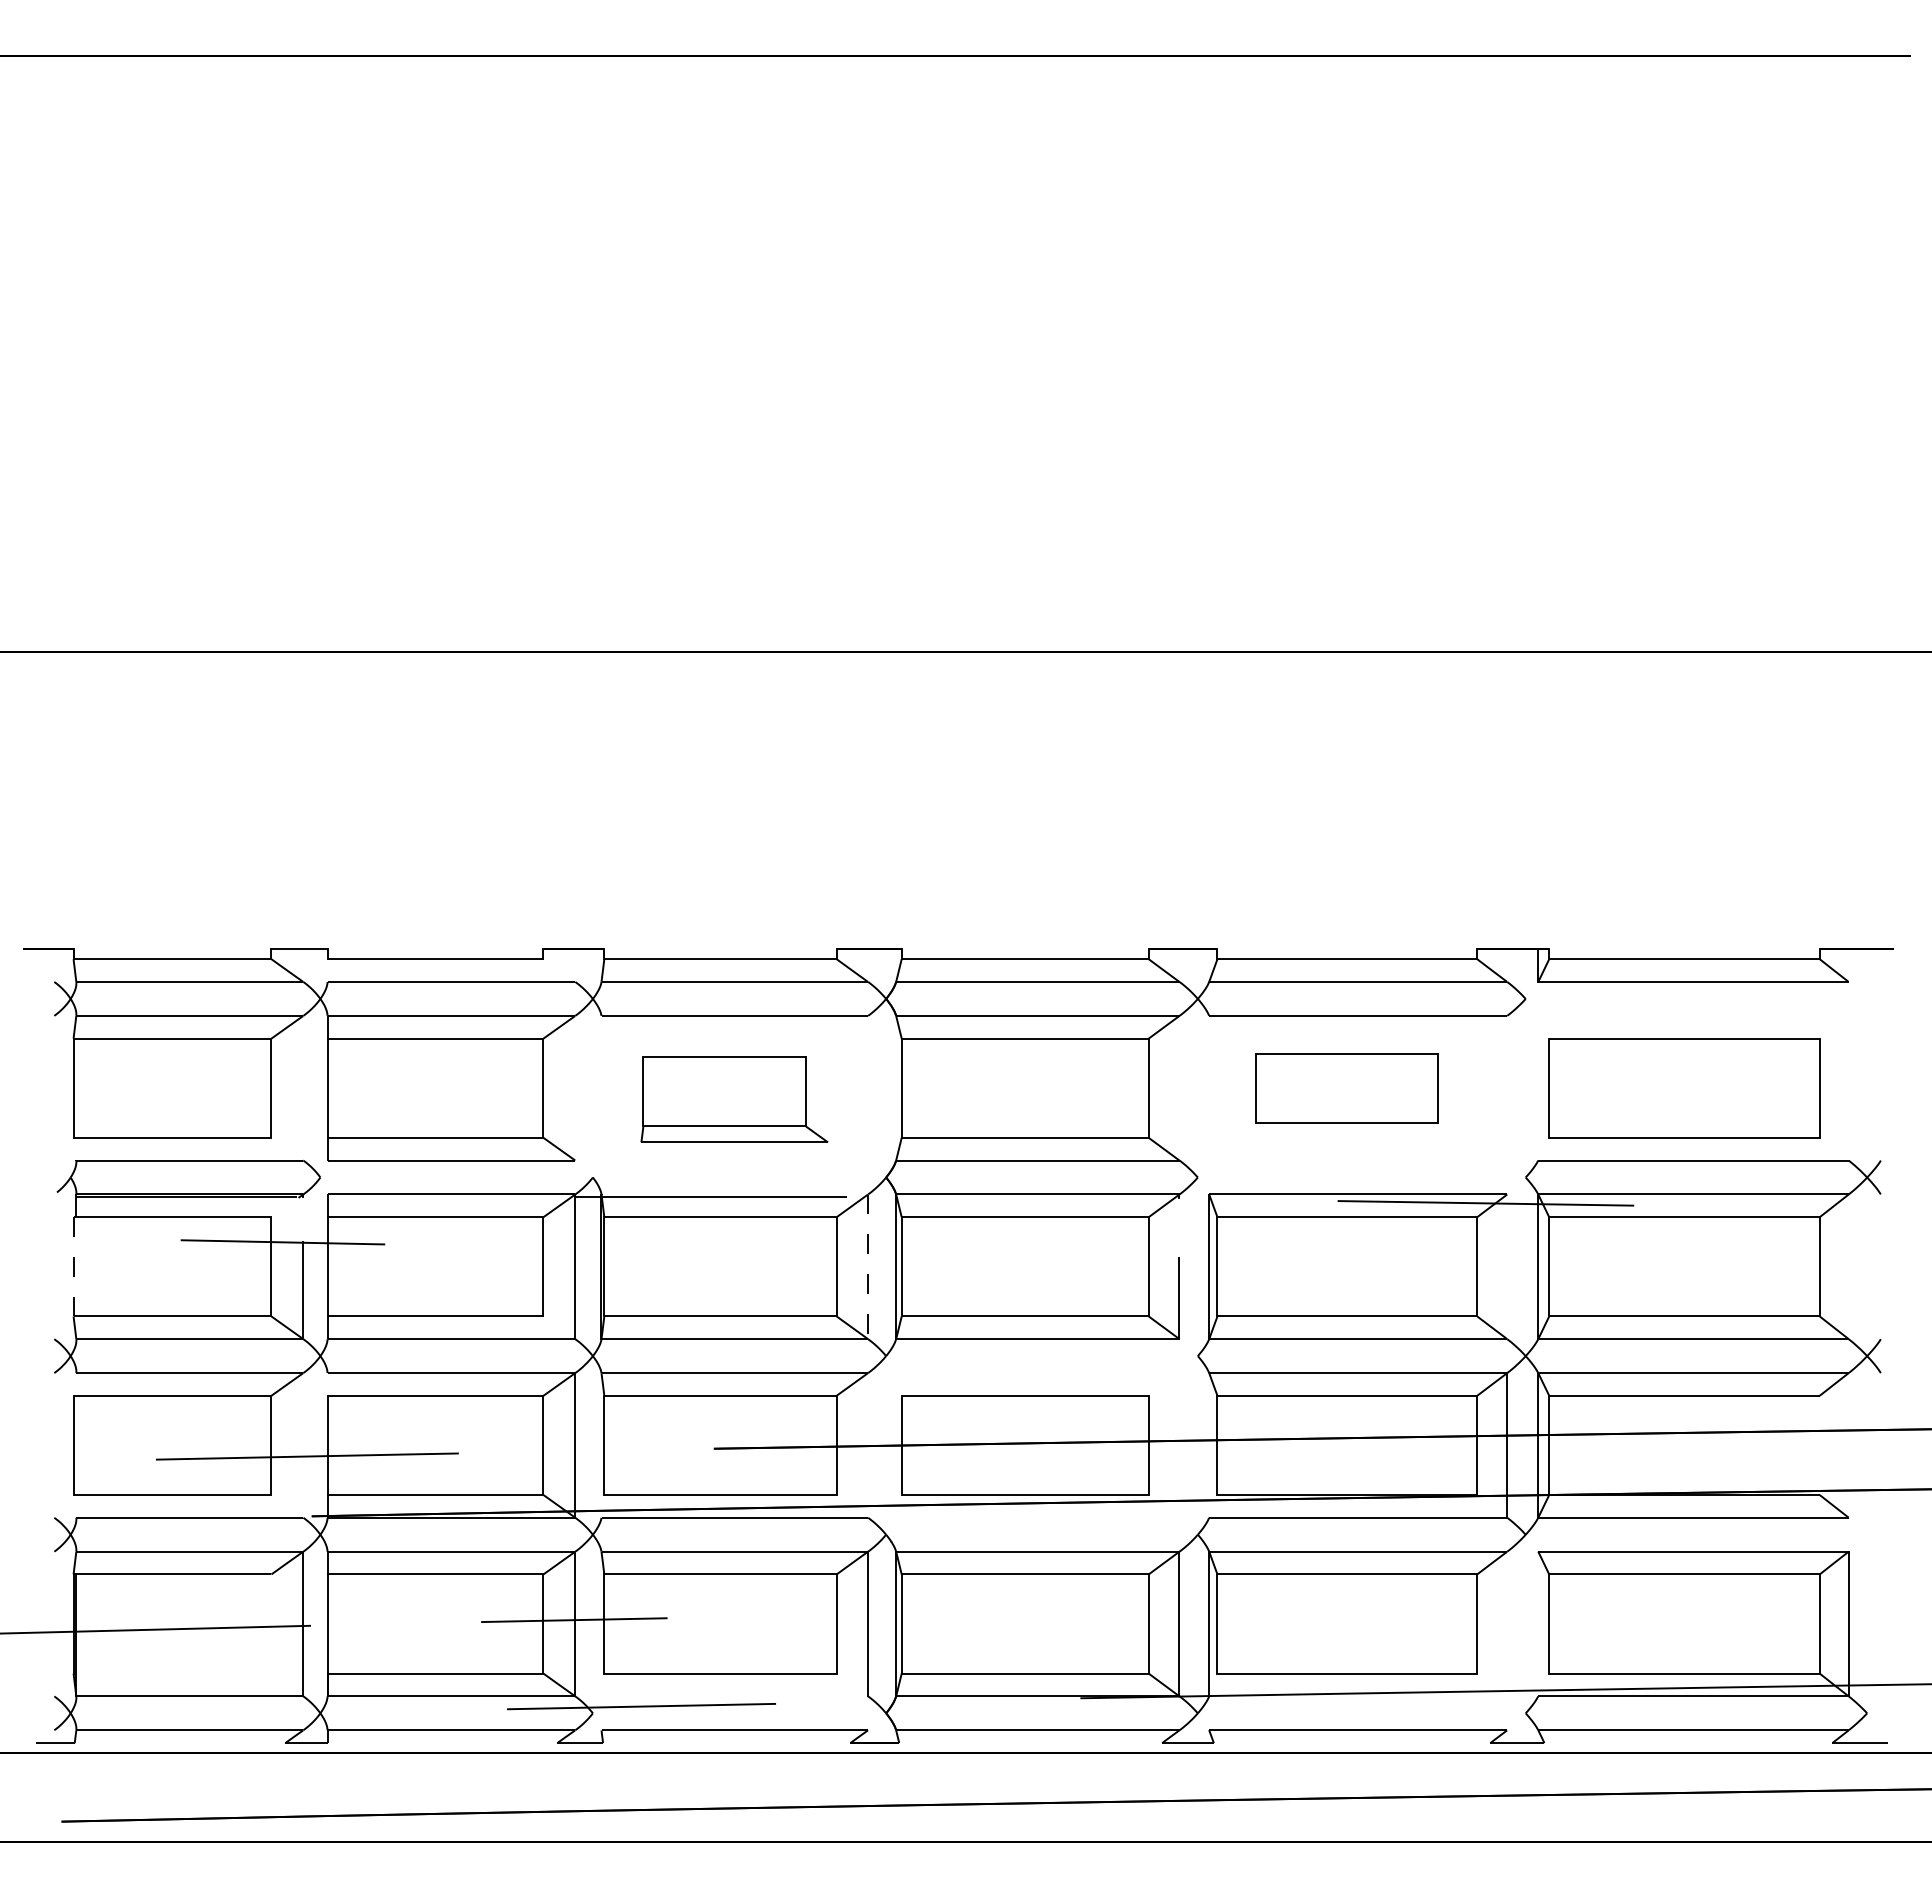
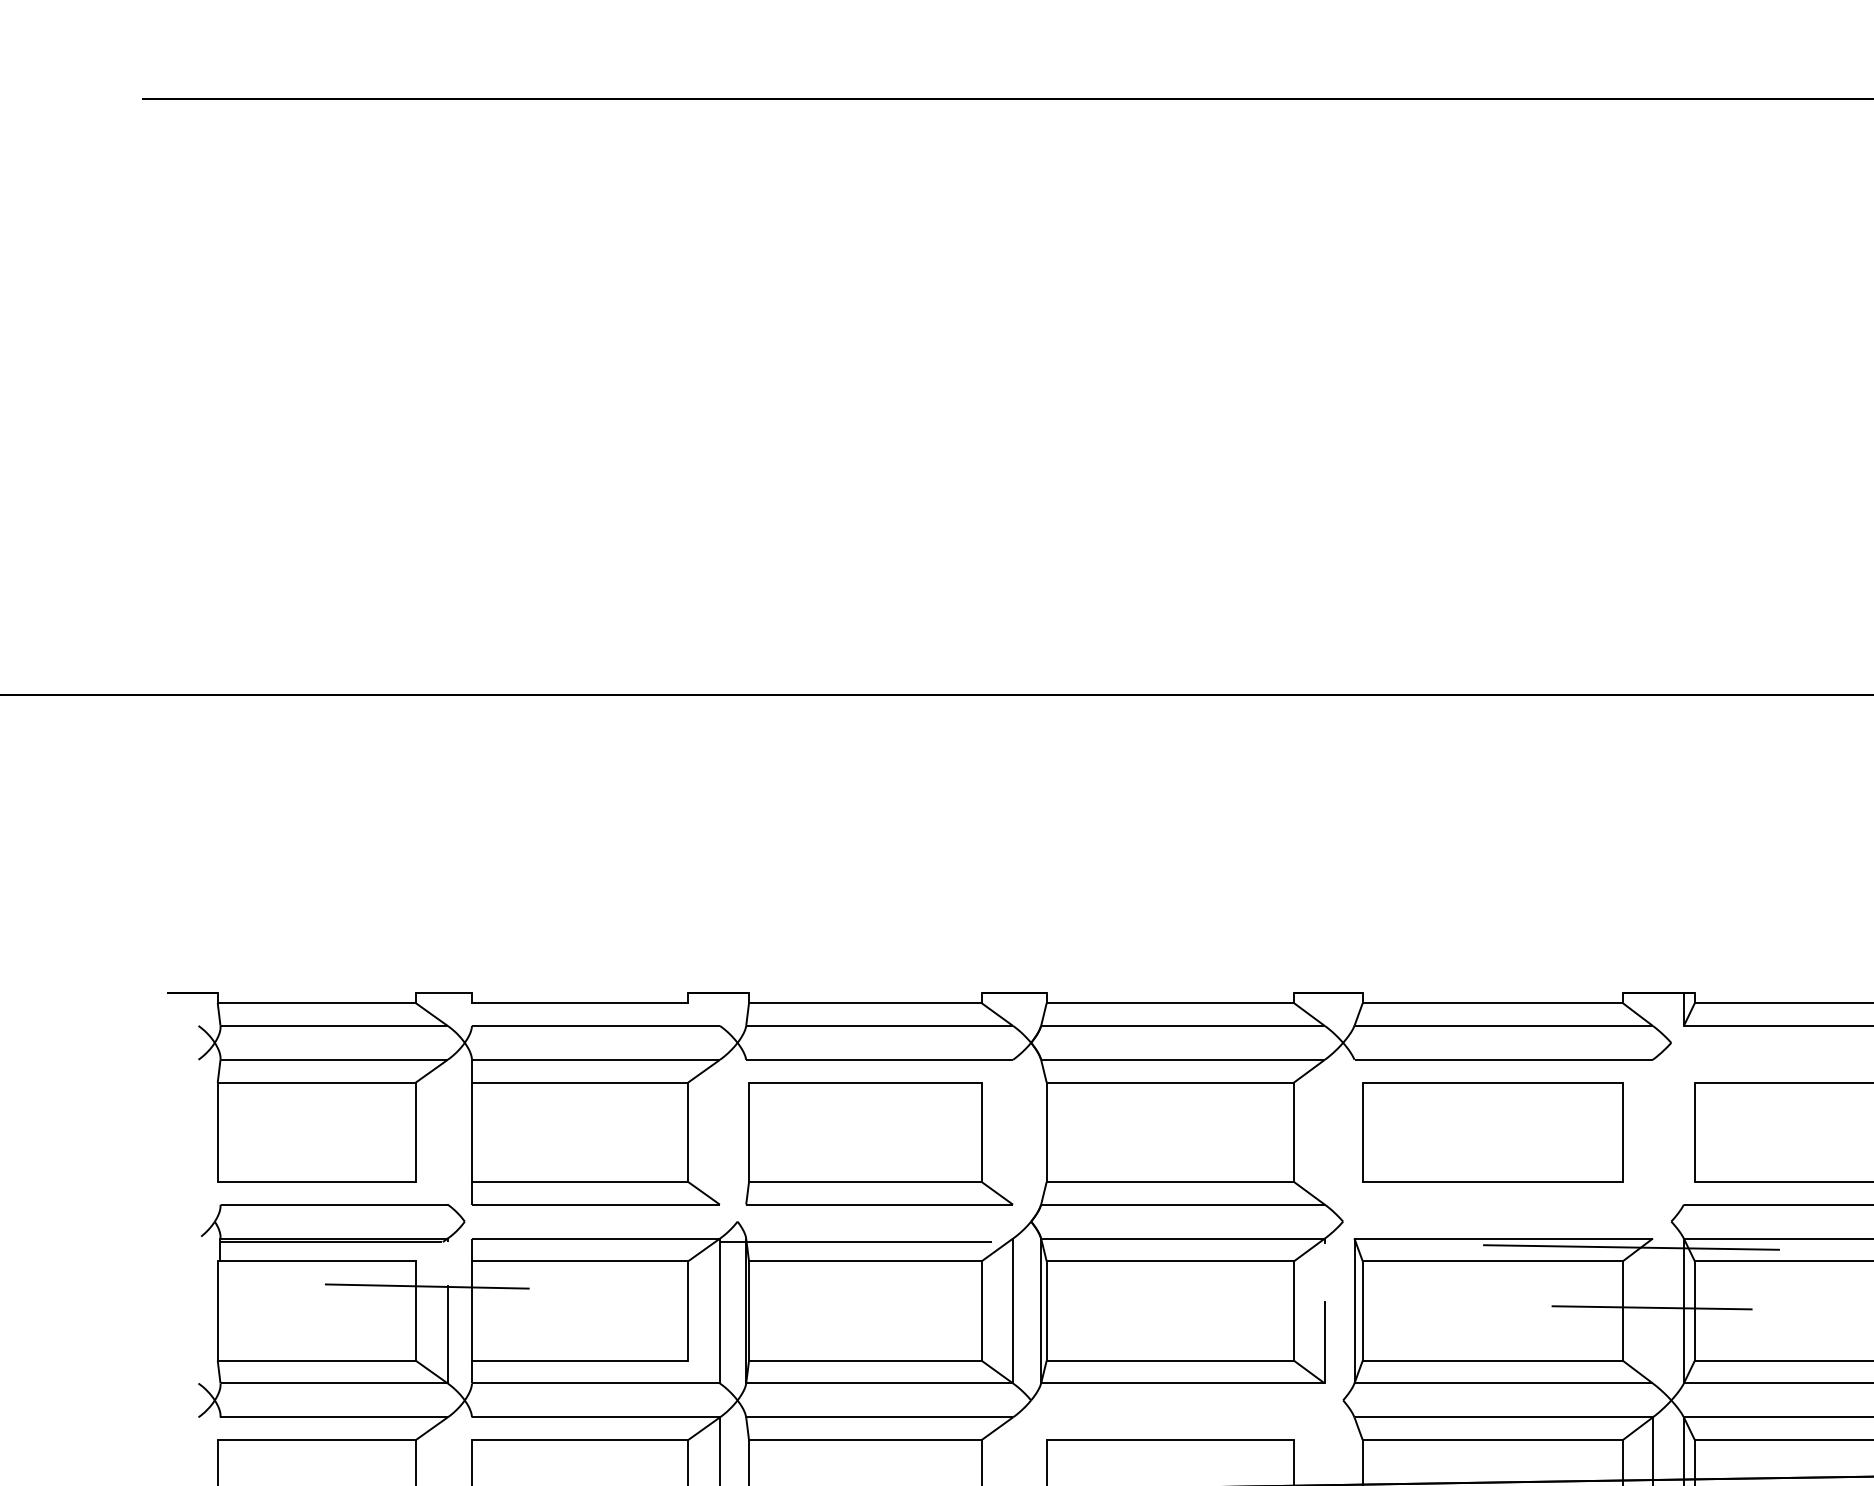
part: (1346, 1088) -> (1491, 1132), size x1.43
part: (734, 1099) -> (879, 1143), size x1.43
line: (1506, 1263) -> (1652, 1307), added
line: (73, 1266) -> (217, 1310), dashed -> solid
line: (867, 1267) -> (1012, 1311), dashed -> solid

